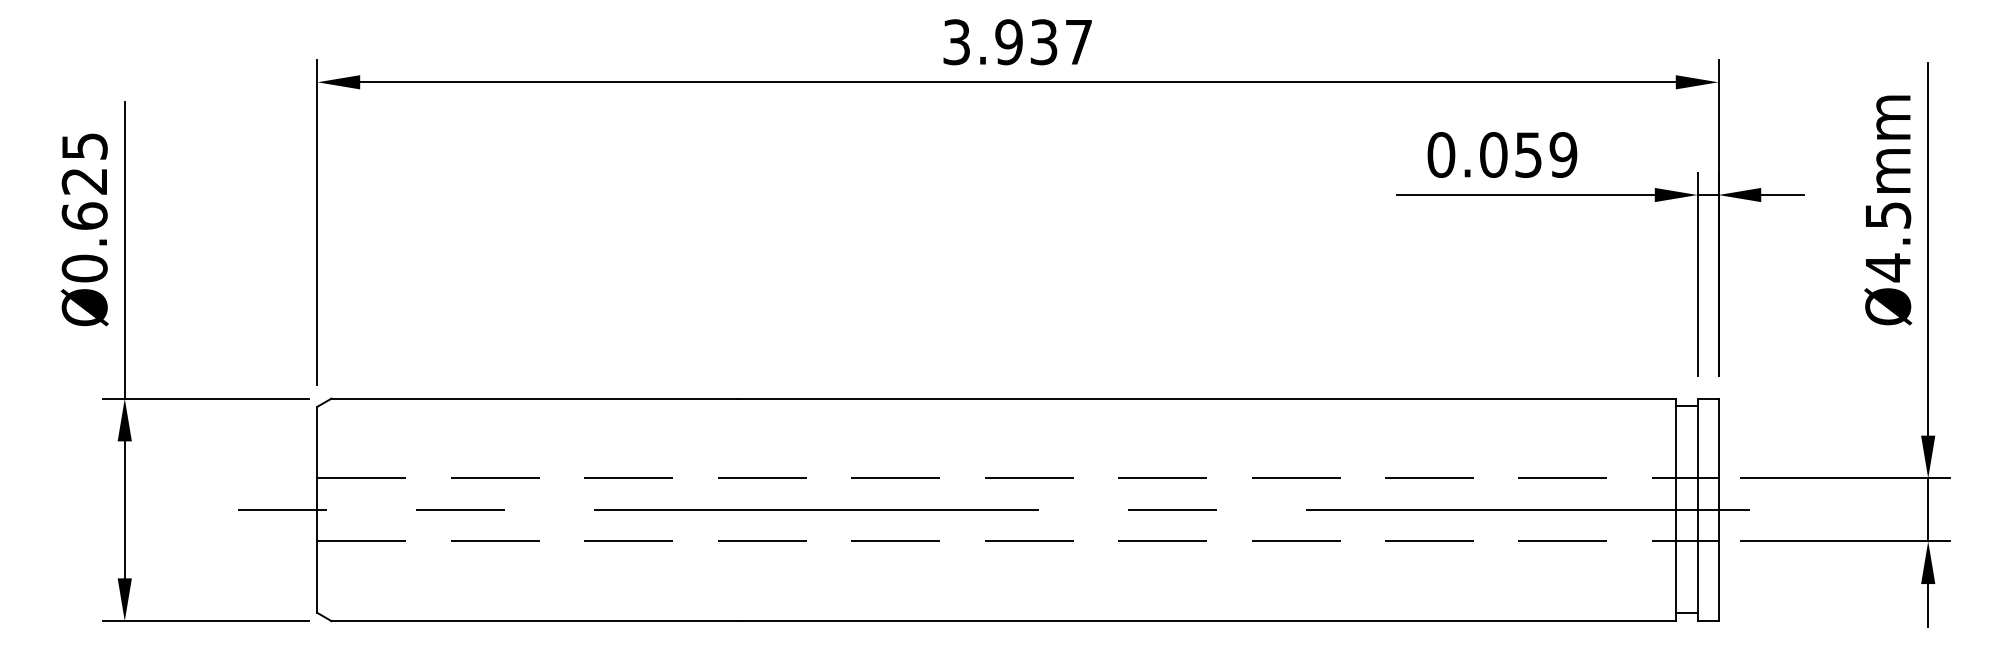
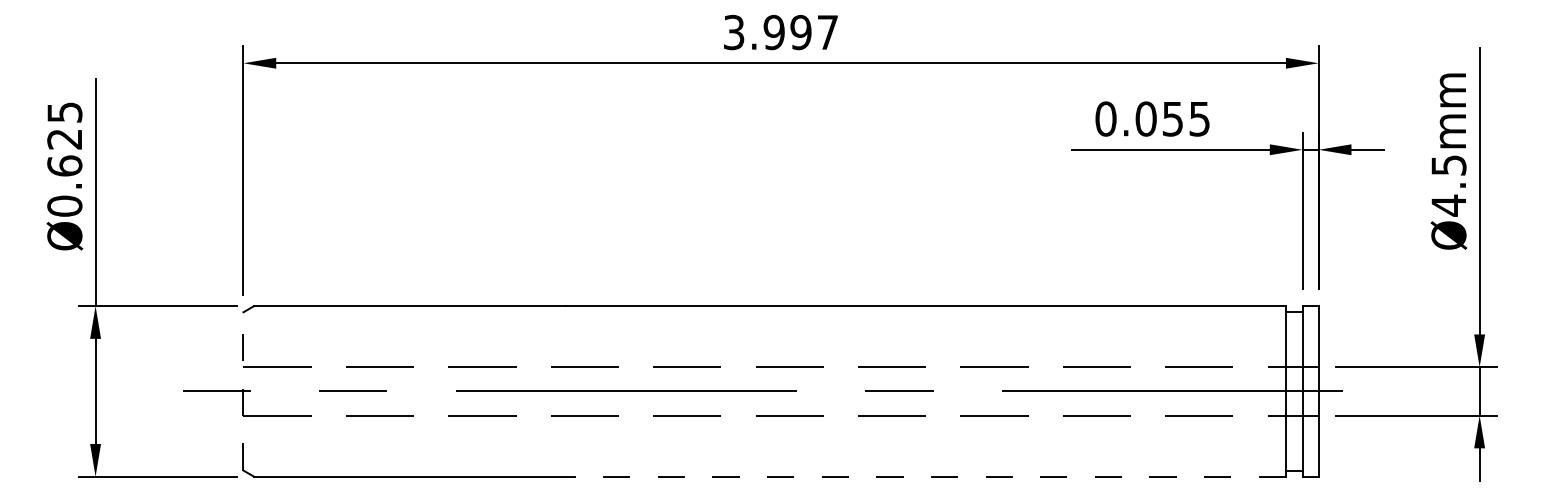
text: (1043, 42) -> (800, 32), 3.937 -> 3.997
text: (1563, 154) -> (1199, 118), 0.059 -> 0.055
line: (317, 508) -> (243, 390), solid -> dashed
line: (1206, 620) -> (925, 476), solid -> dashed

